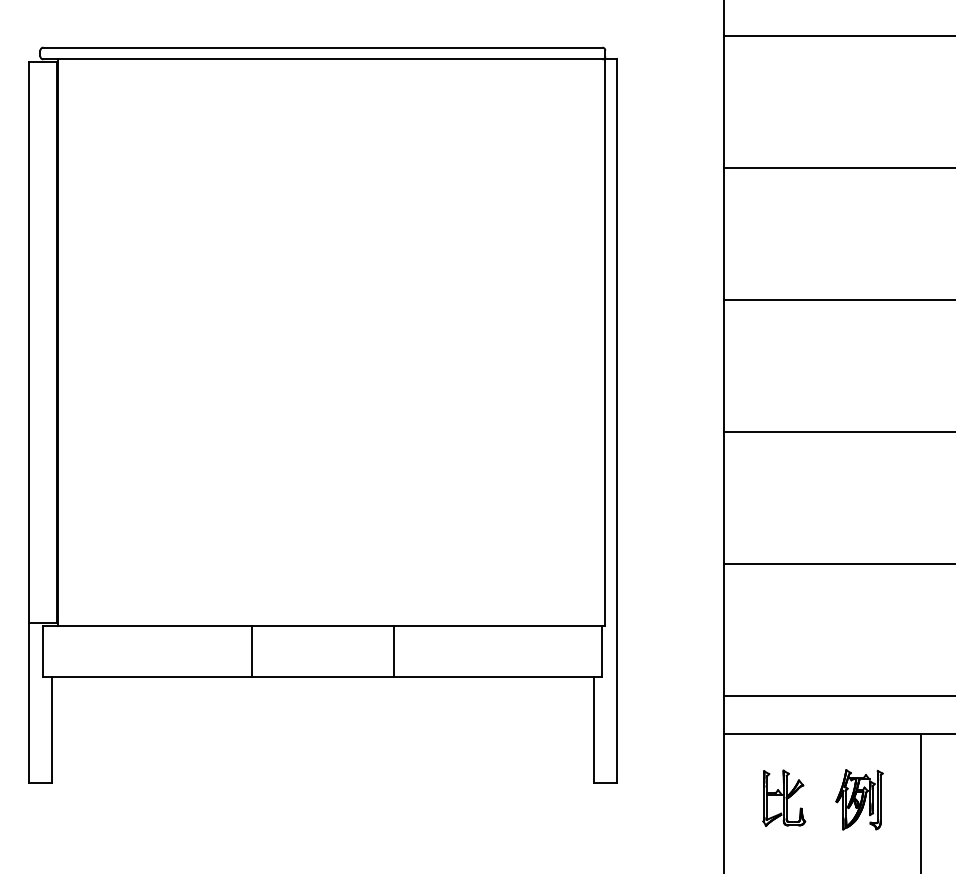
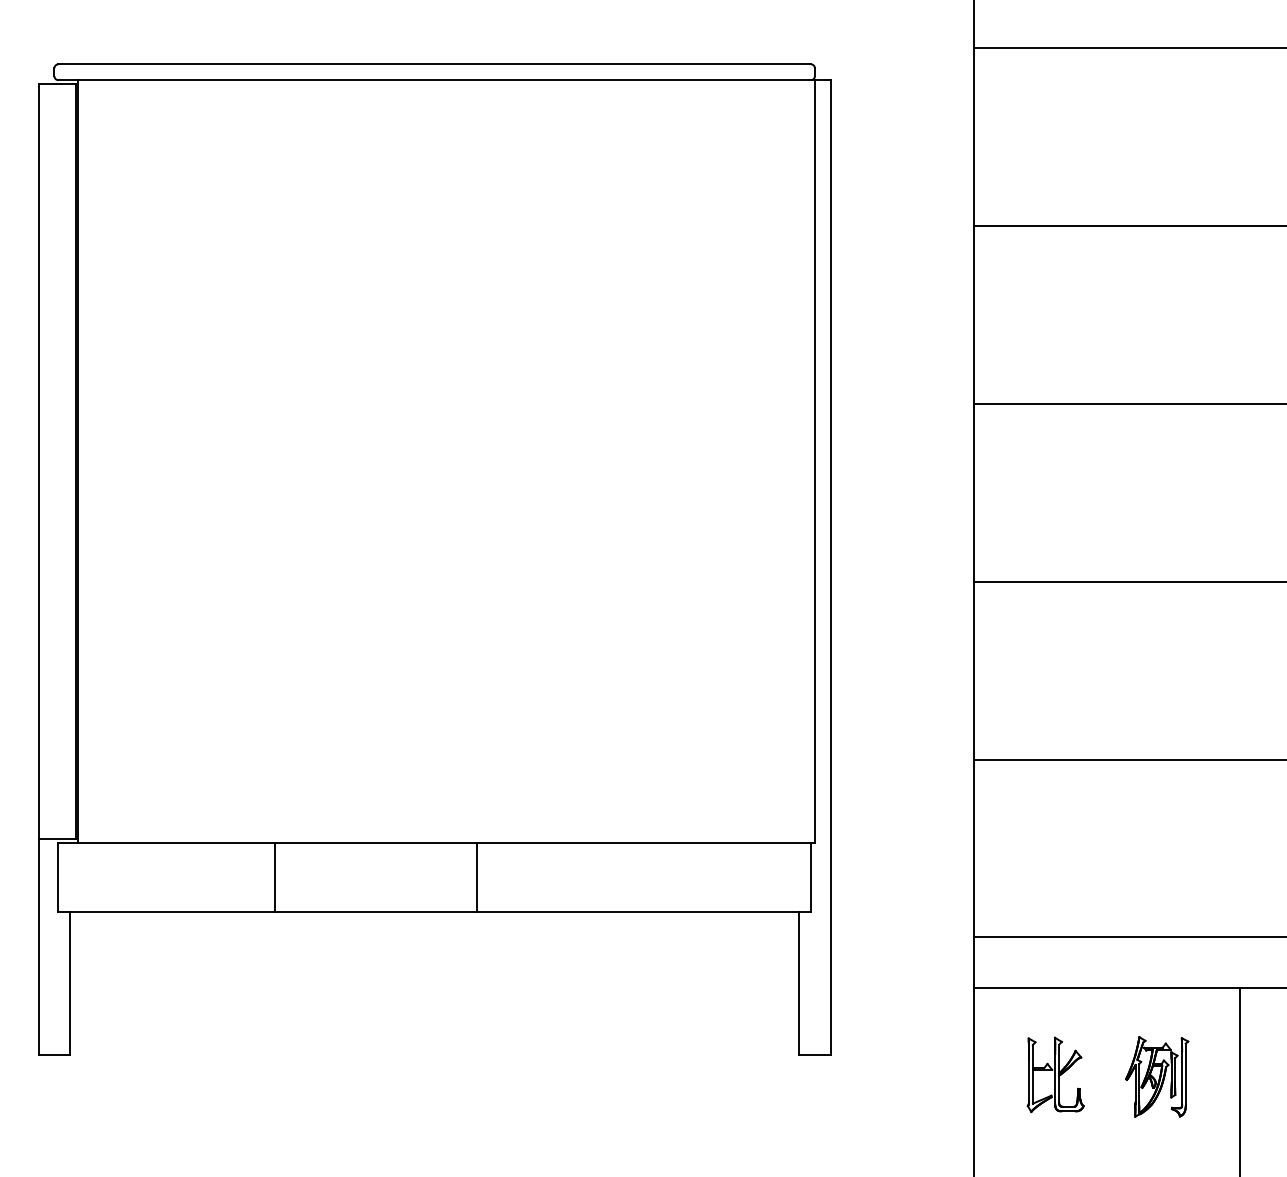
line: (252, 651) -> (275, 877), moved
line: (393, 651) -> (477, 877), moved

